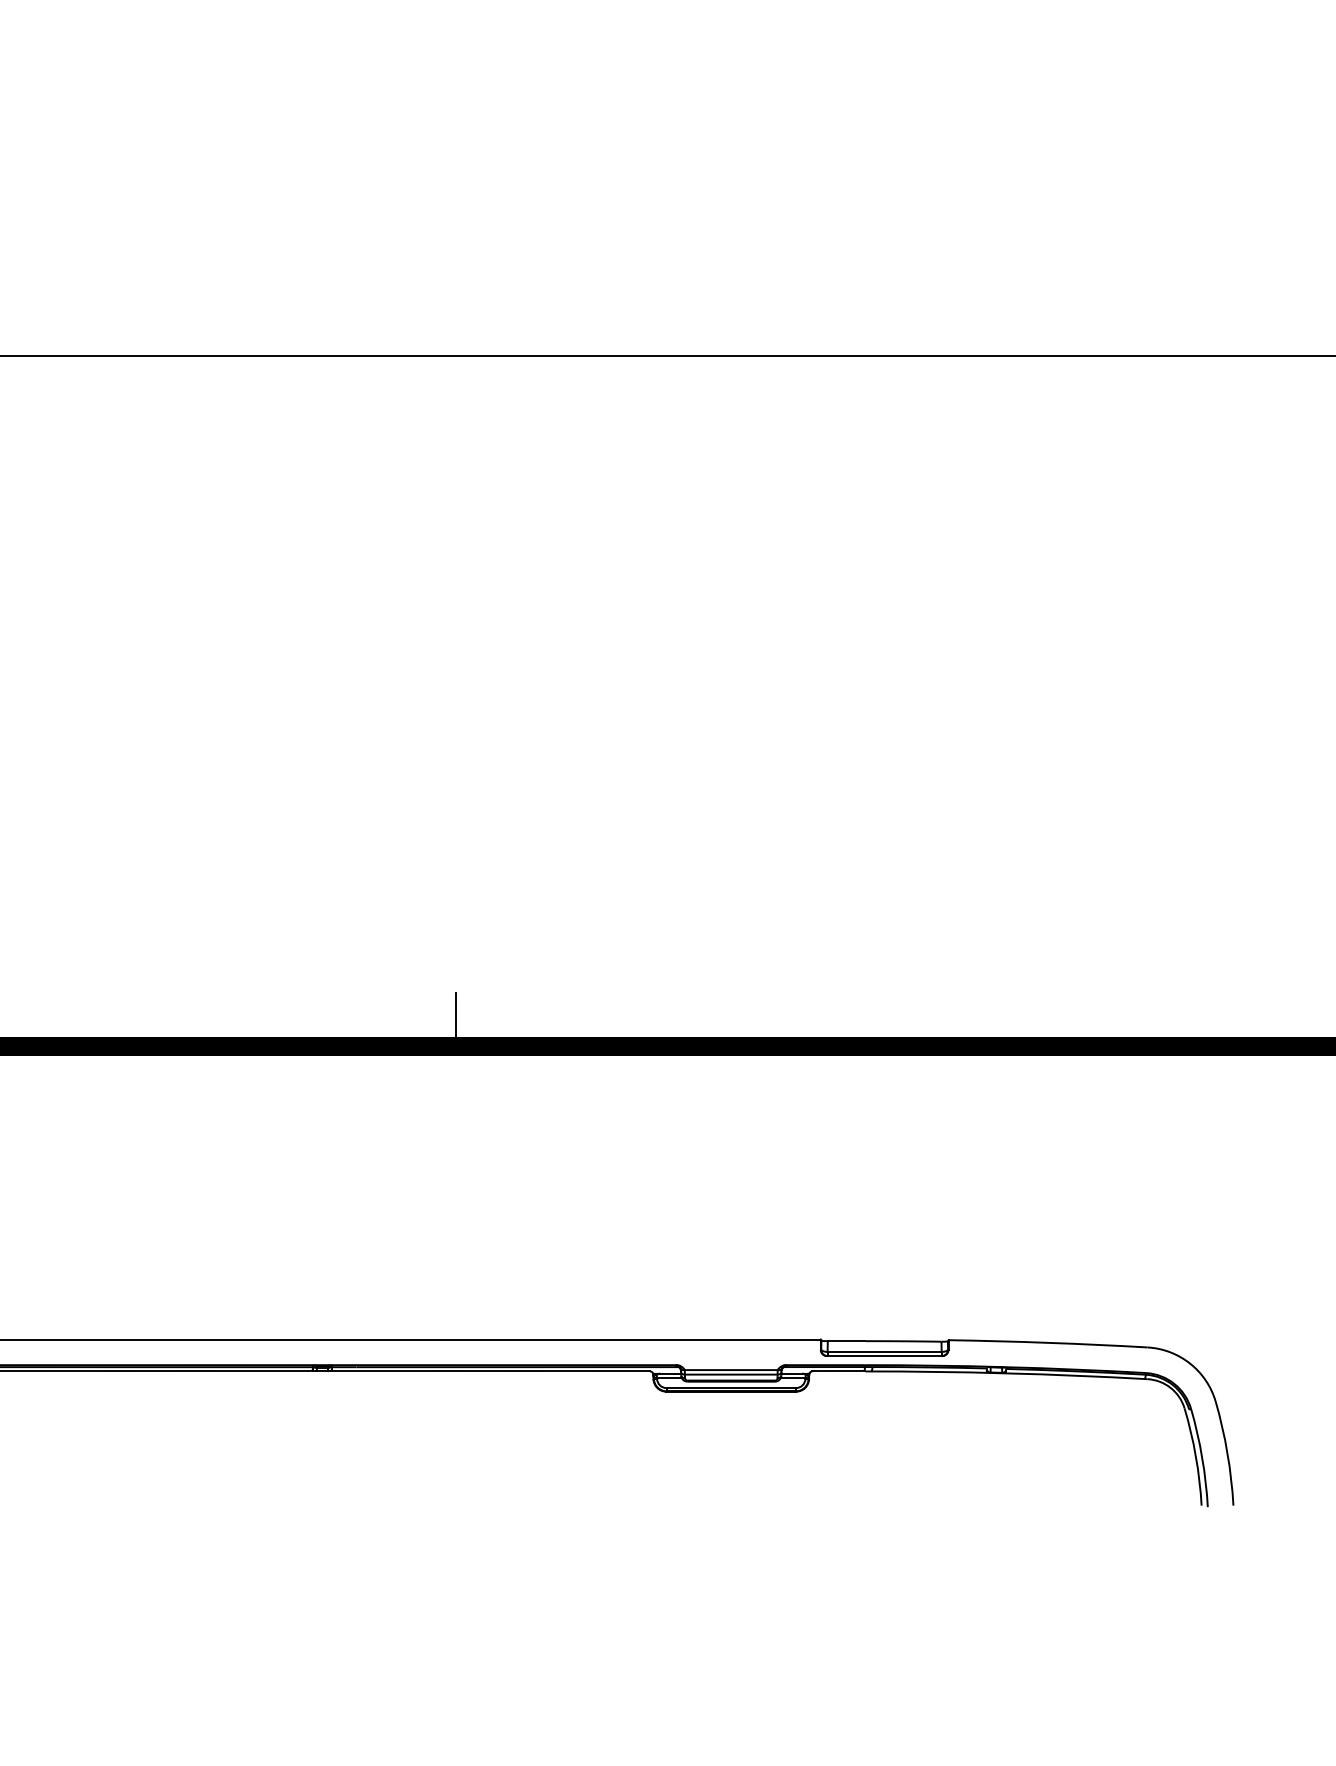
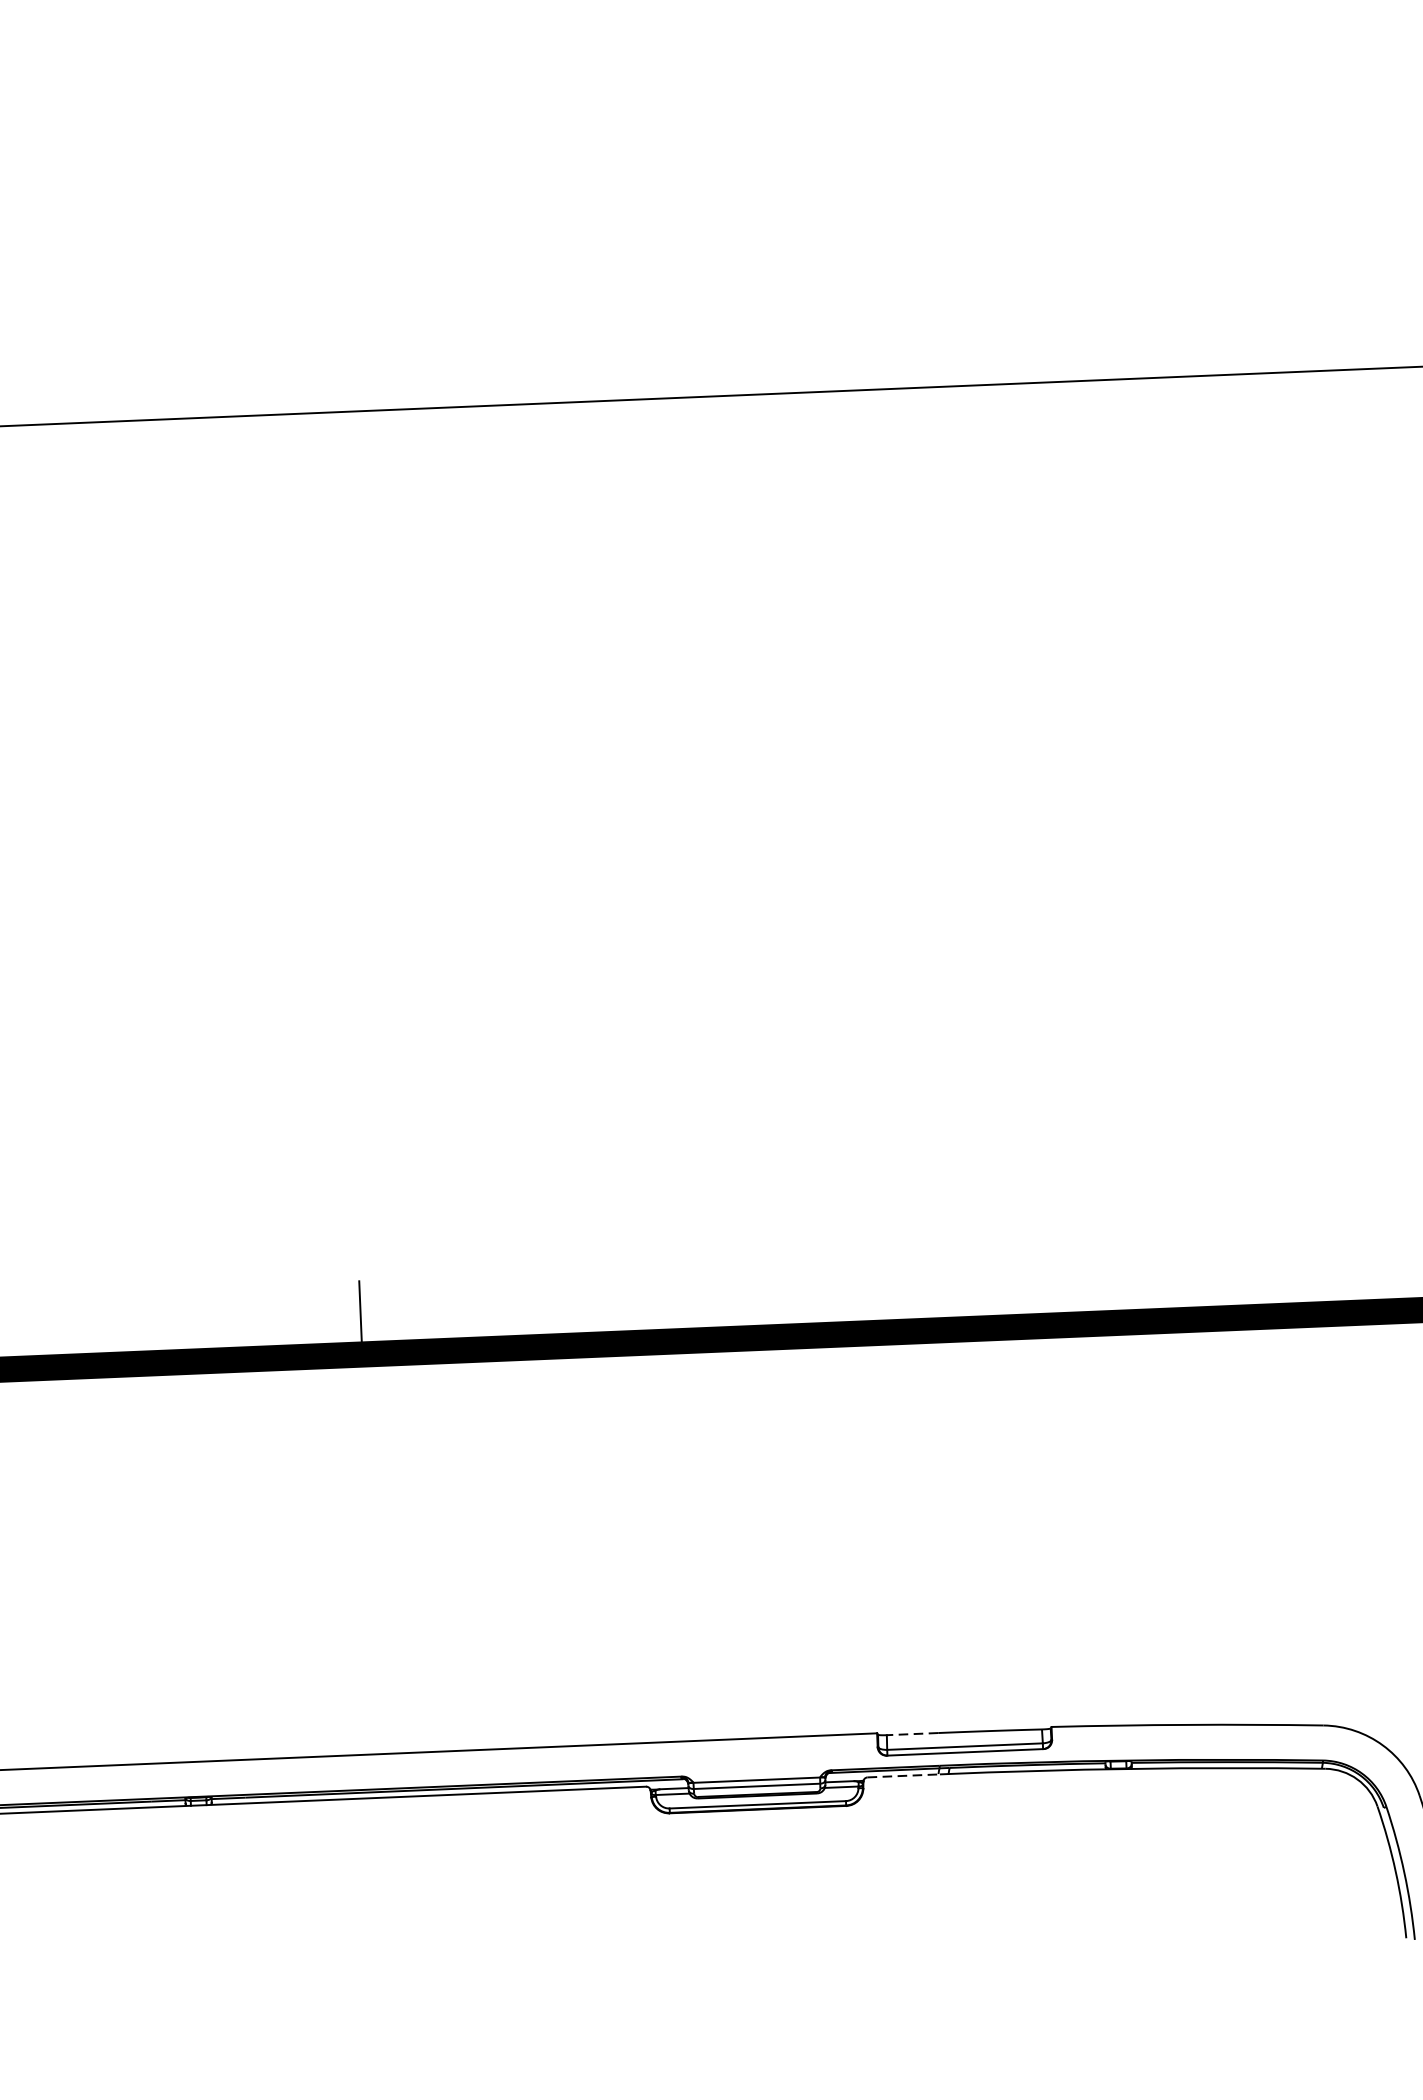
line: (846, 1341) -> (912, 1734), solid -> dashed
line: (838, 1371) -> (903, 1775), solid -> dashed

